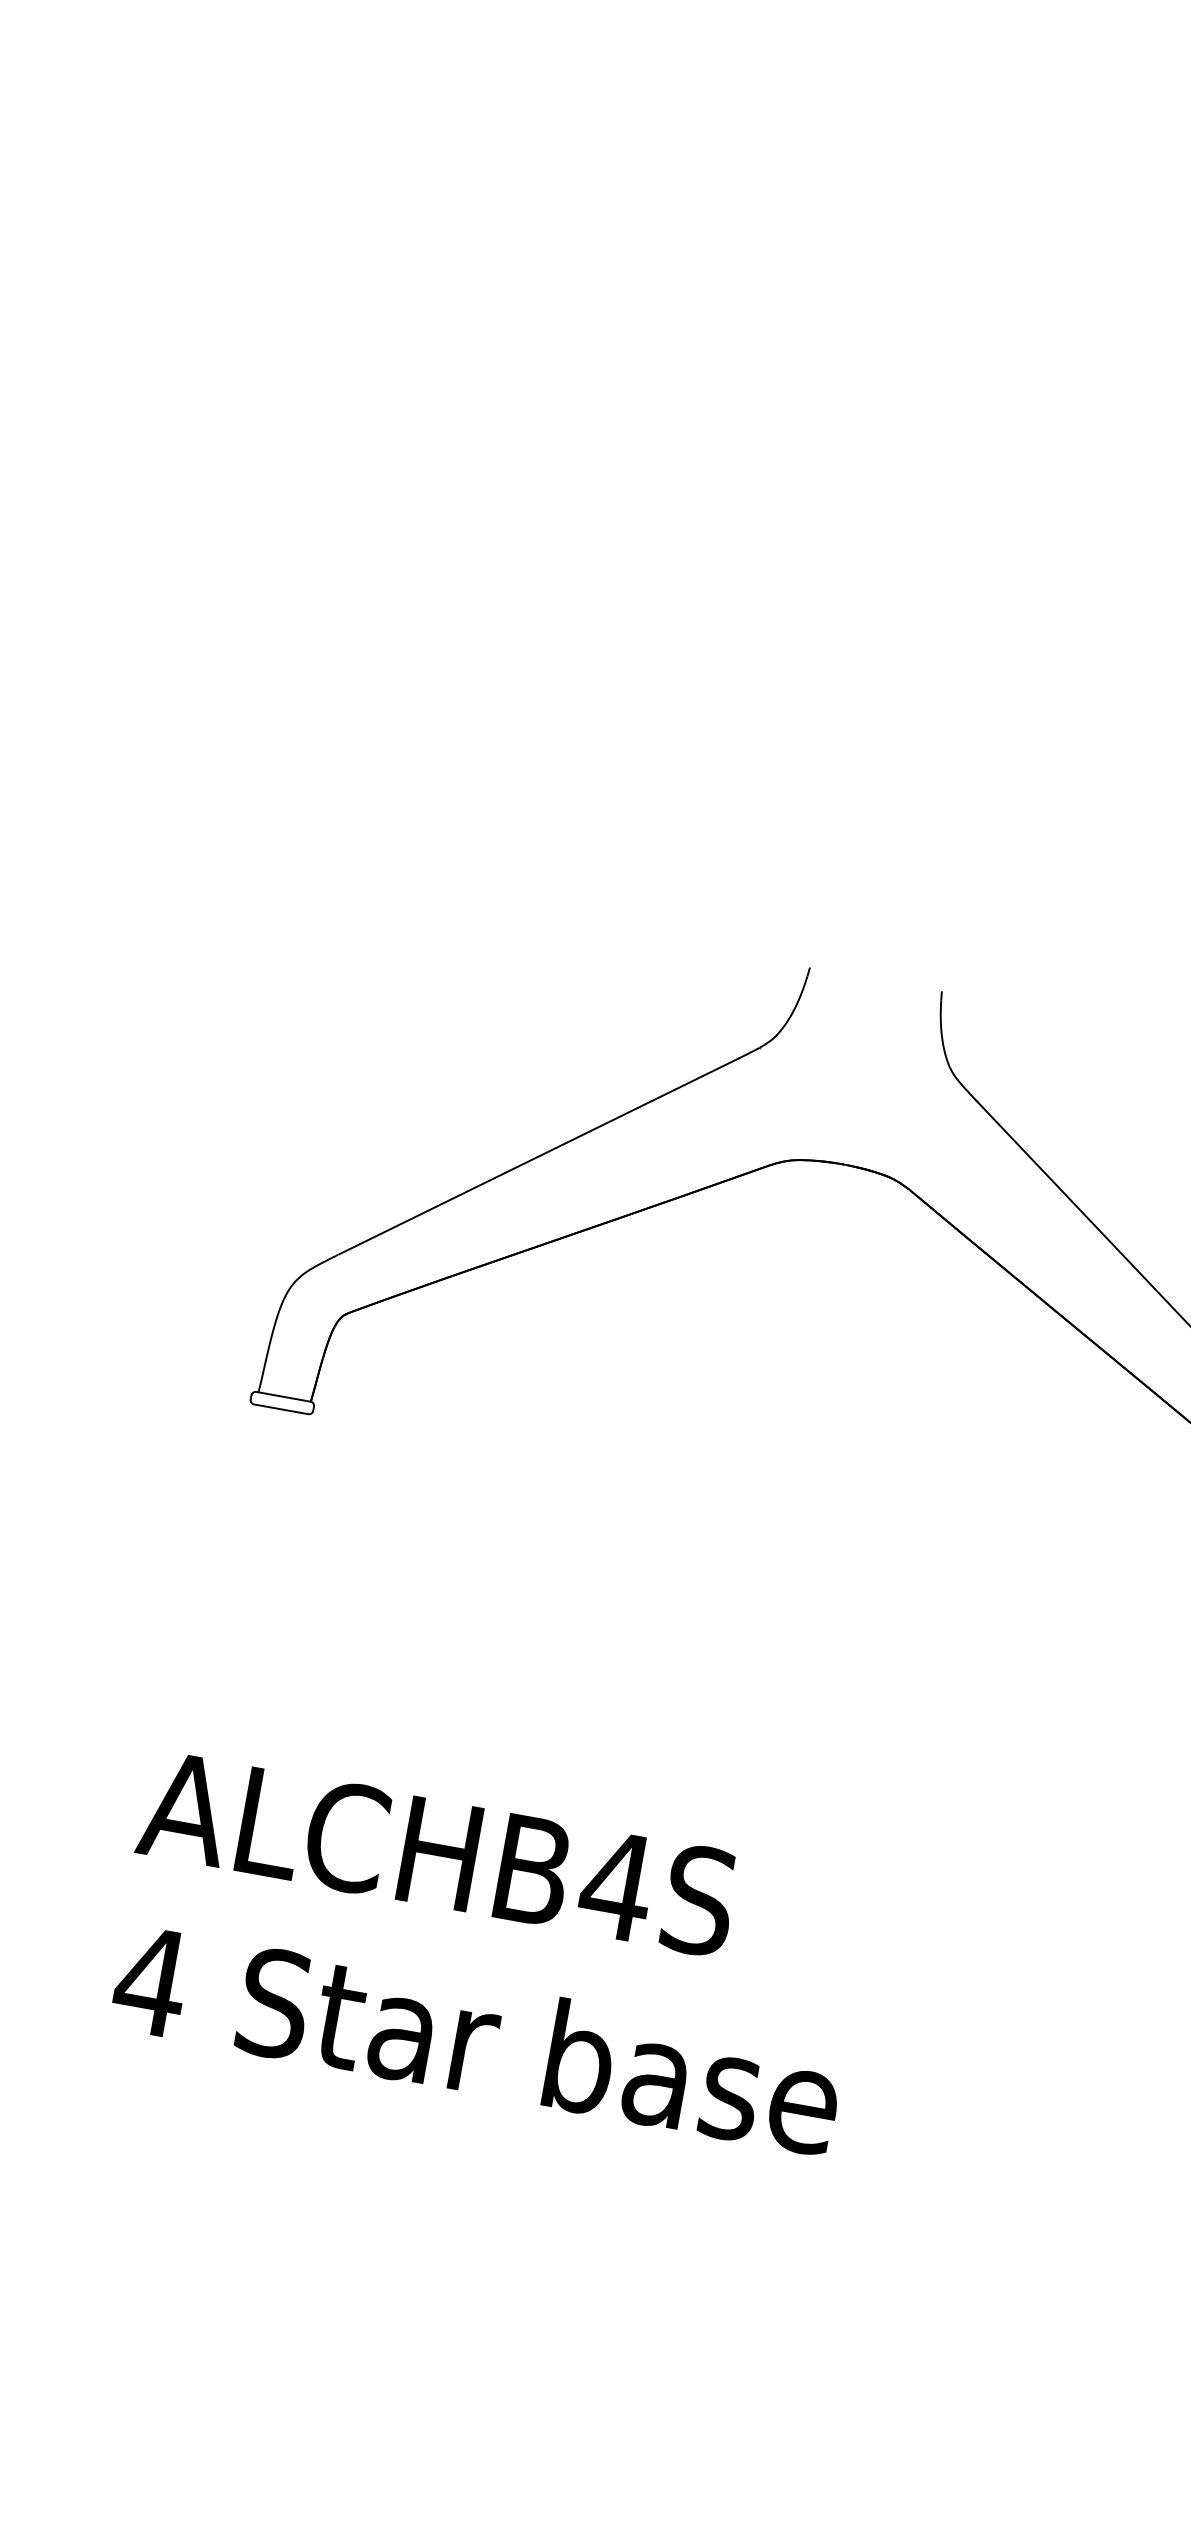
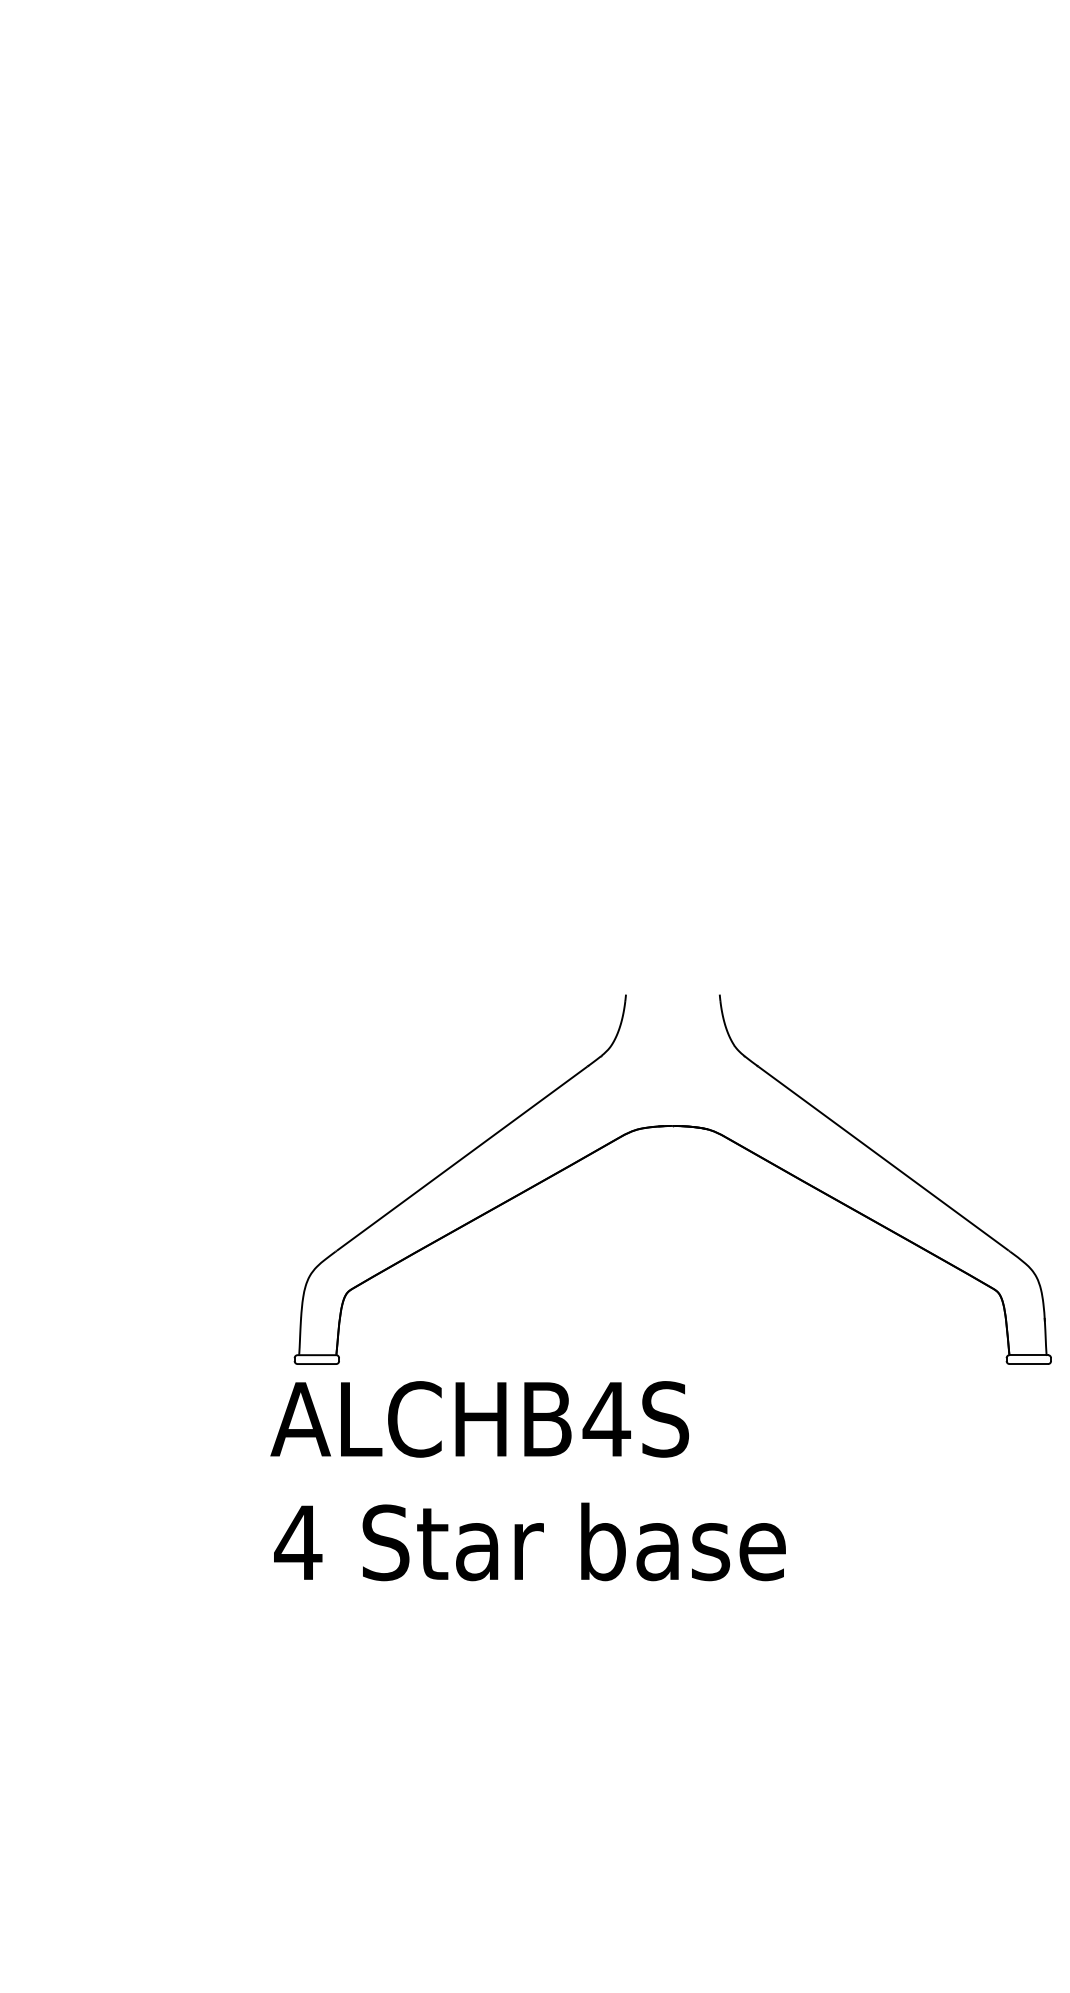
text: (489, 1953) -> (527, 1481), moved

